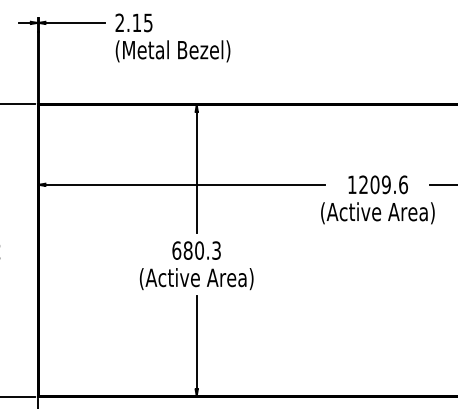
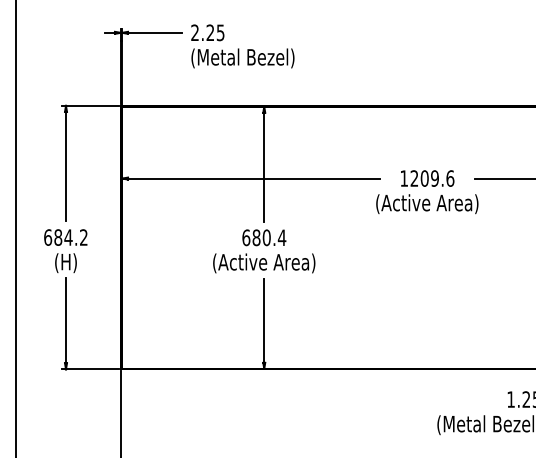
text: (136, 22) -> (210, 32), 2.15 -> 2.25
text: (215, 250) -> (281, 237), 680.3 -> 680.4

